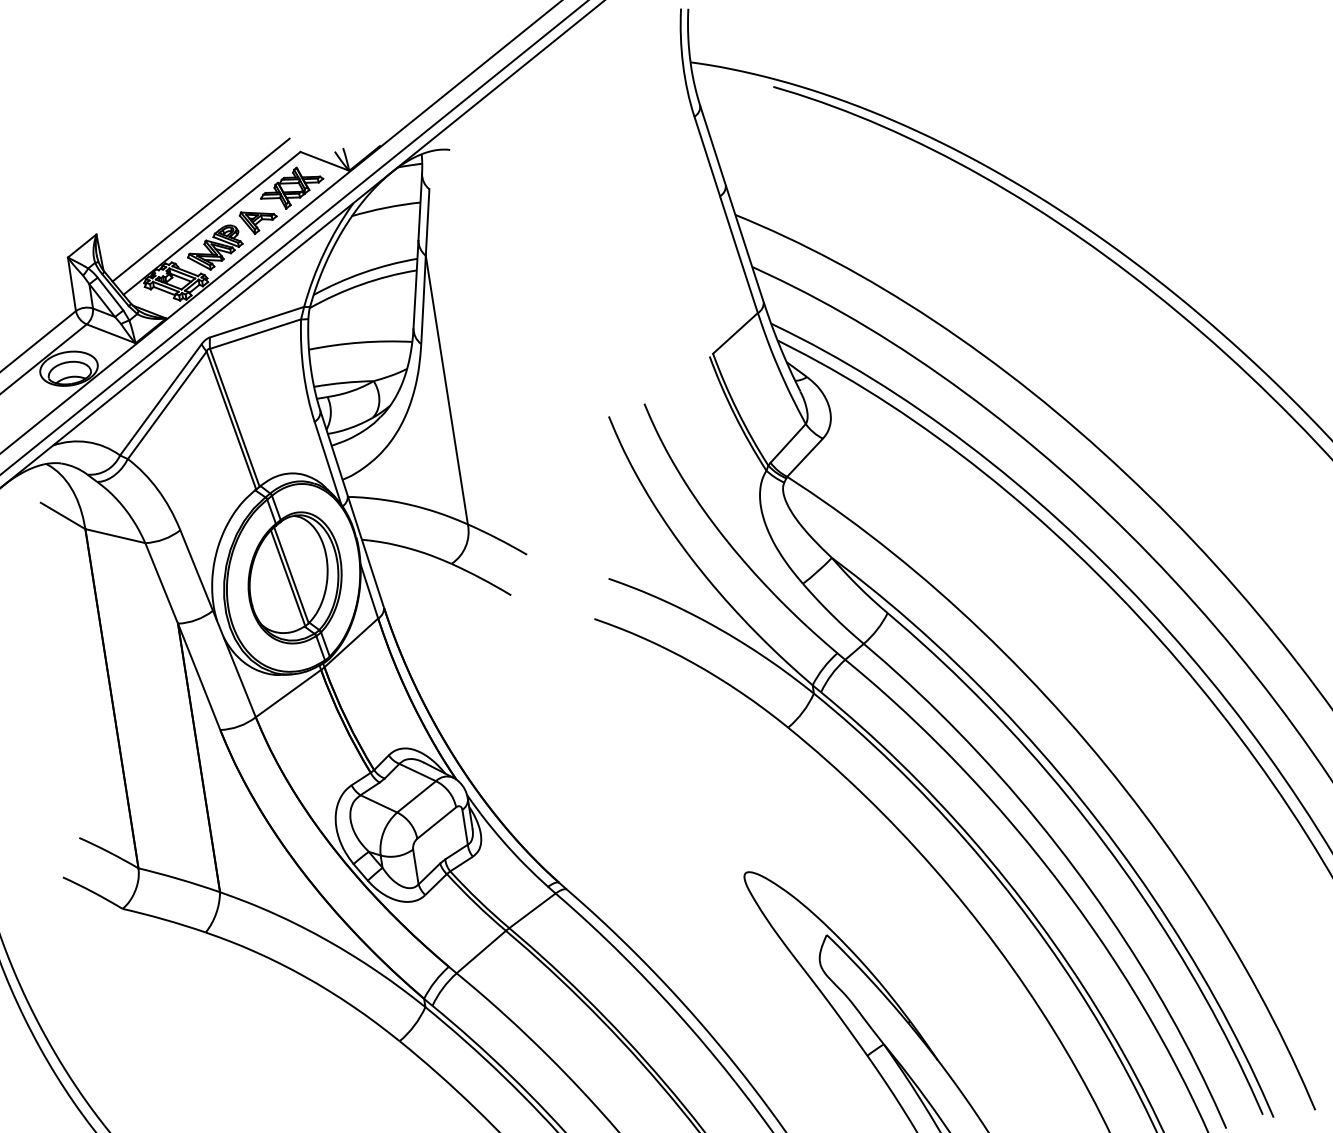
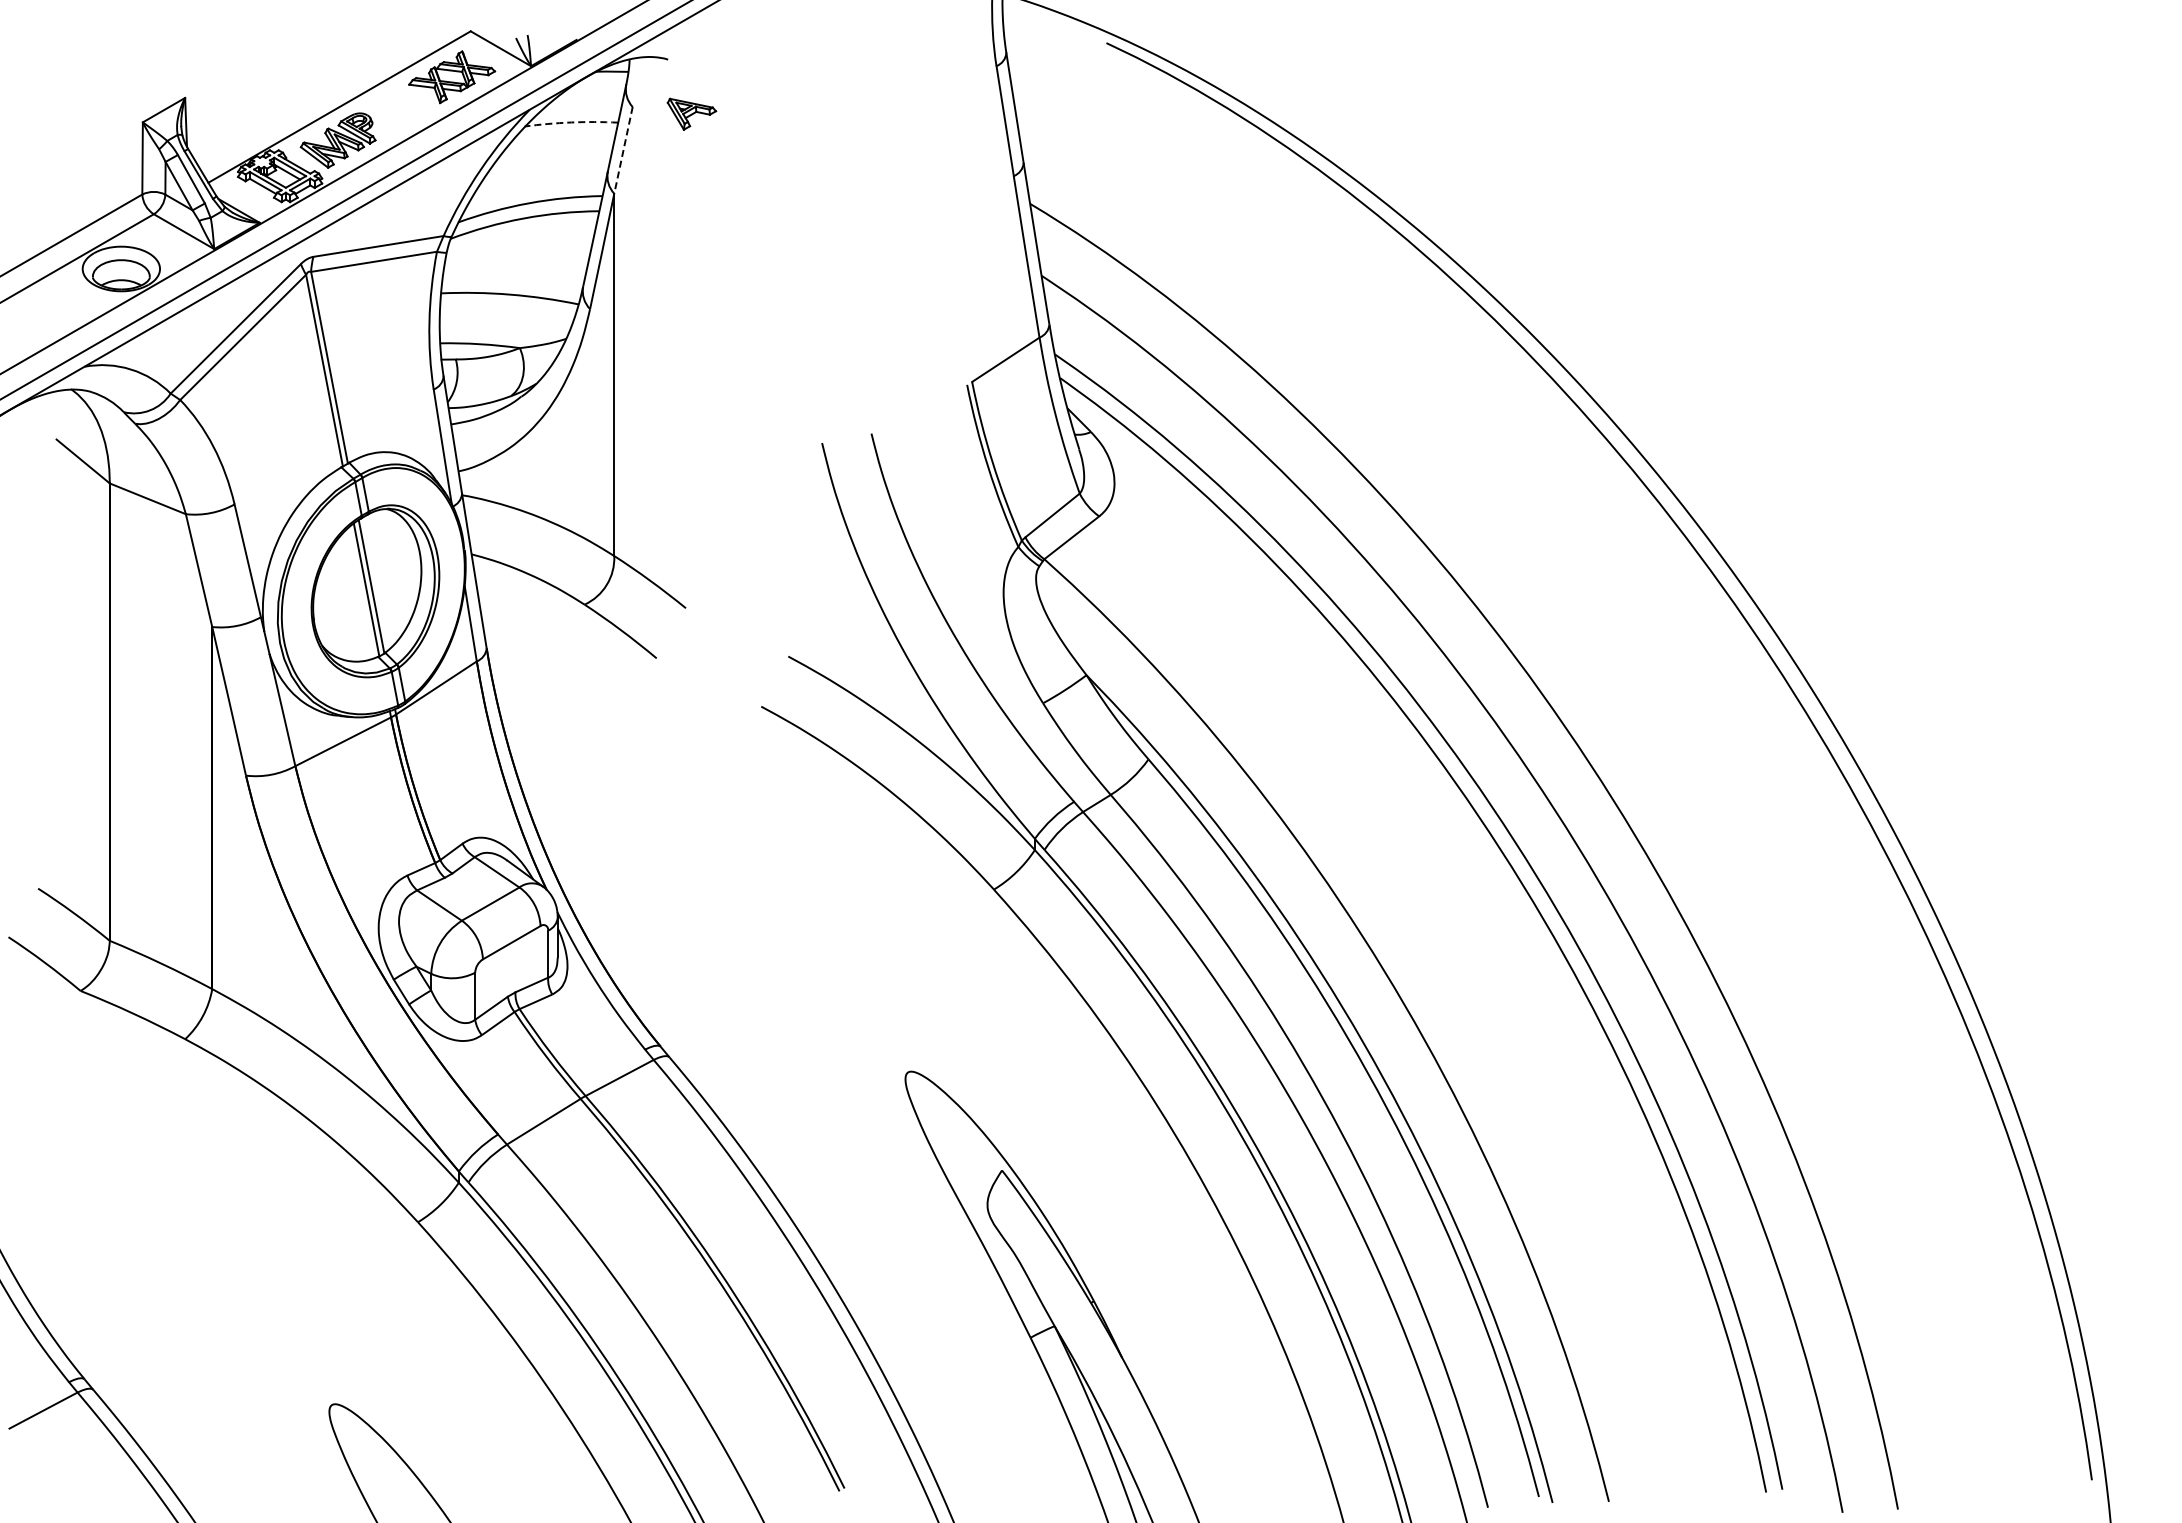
arc: (385, 207) -> (571, 122), solid -> dashed
line: (200, 210) -> (327, 87), removed
part: (258, 220) -> (691, 113), moved
line: (427, 222) -> (623, 150), solid -> dashed

